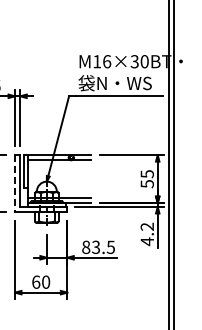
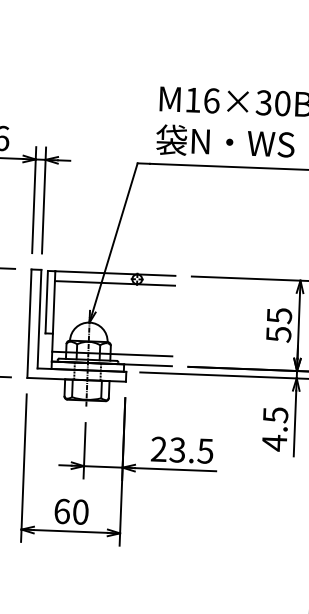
line: (15, 183) -> (30, 323), dashed -> solid
text: (146, 226) -> (274, 414), 4.2 -> 4.5
text: (86, 247) -> (159, 449), 83.5 -> 23.5

